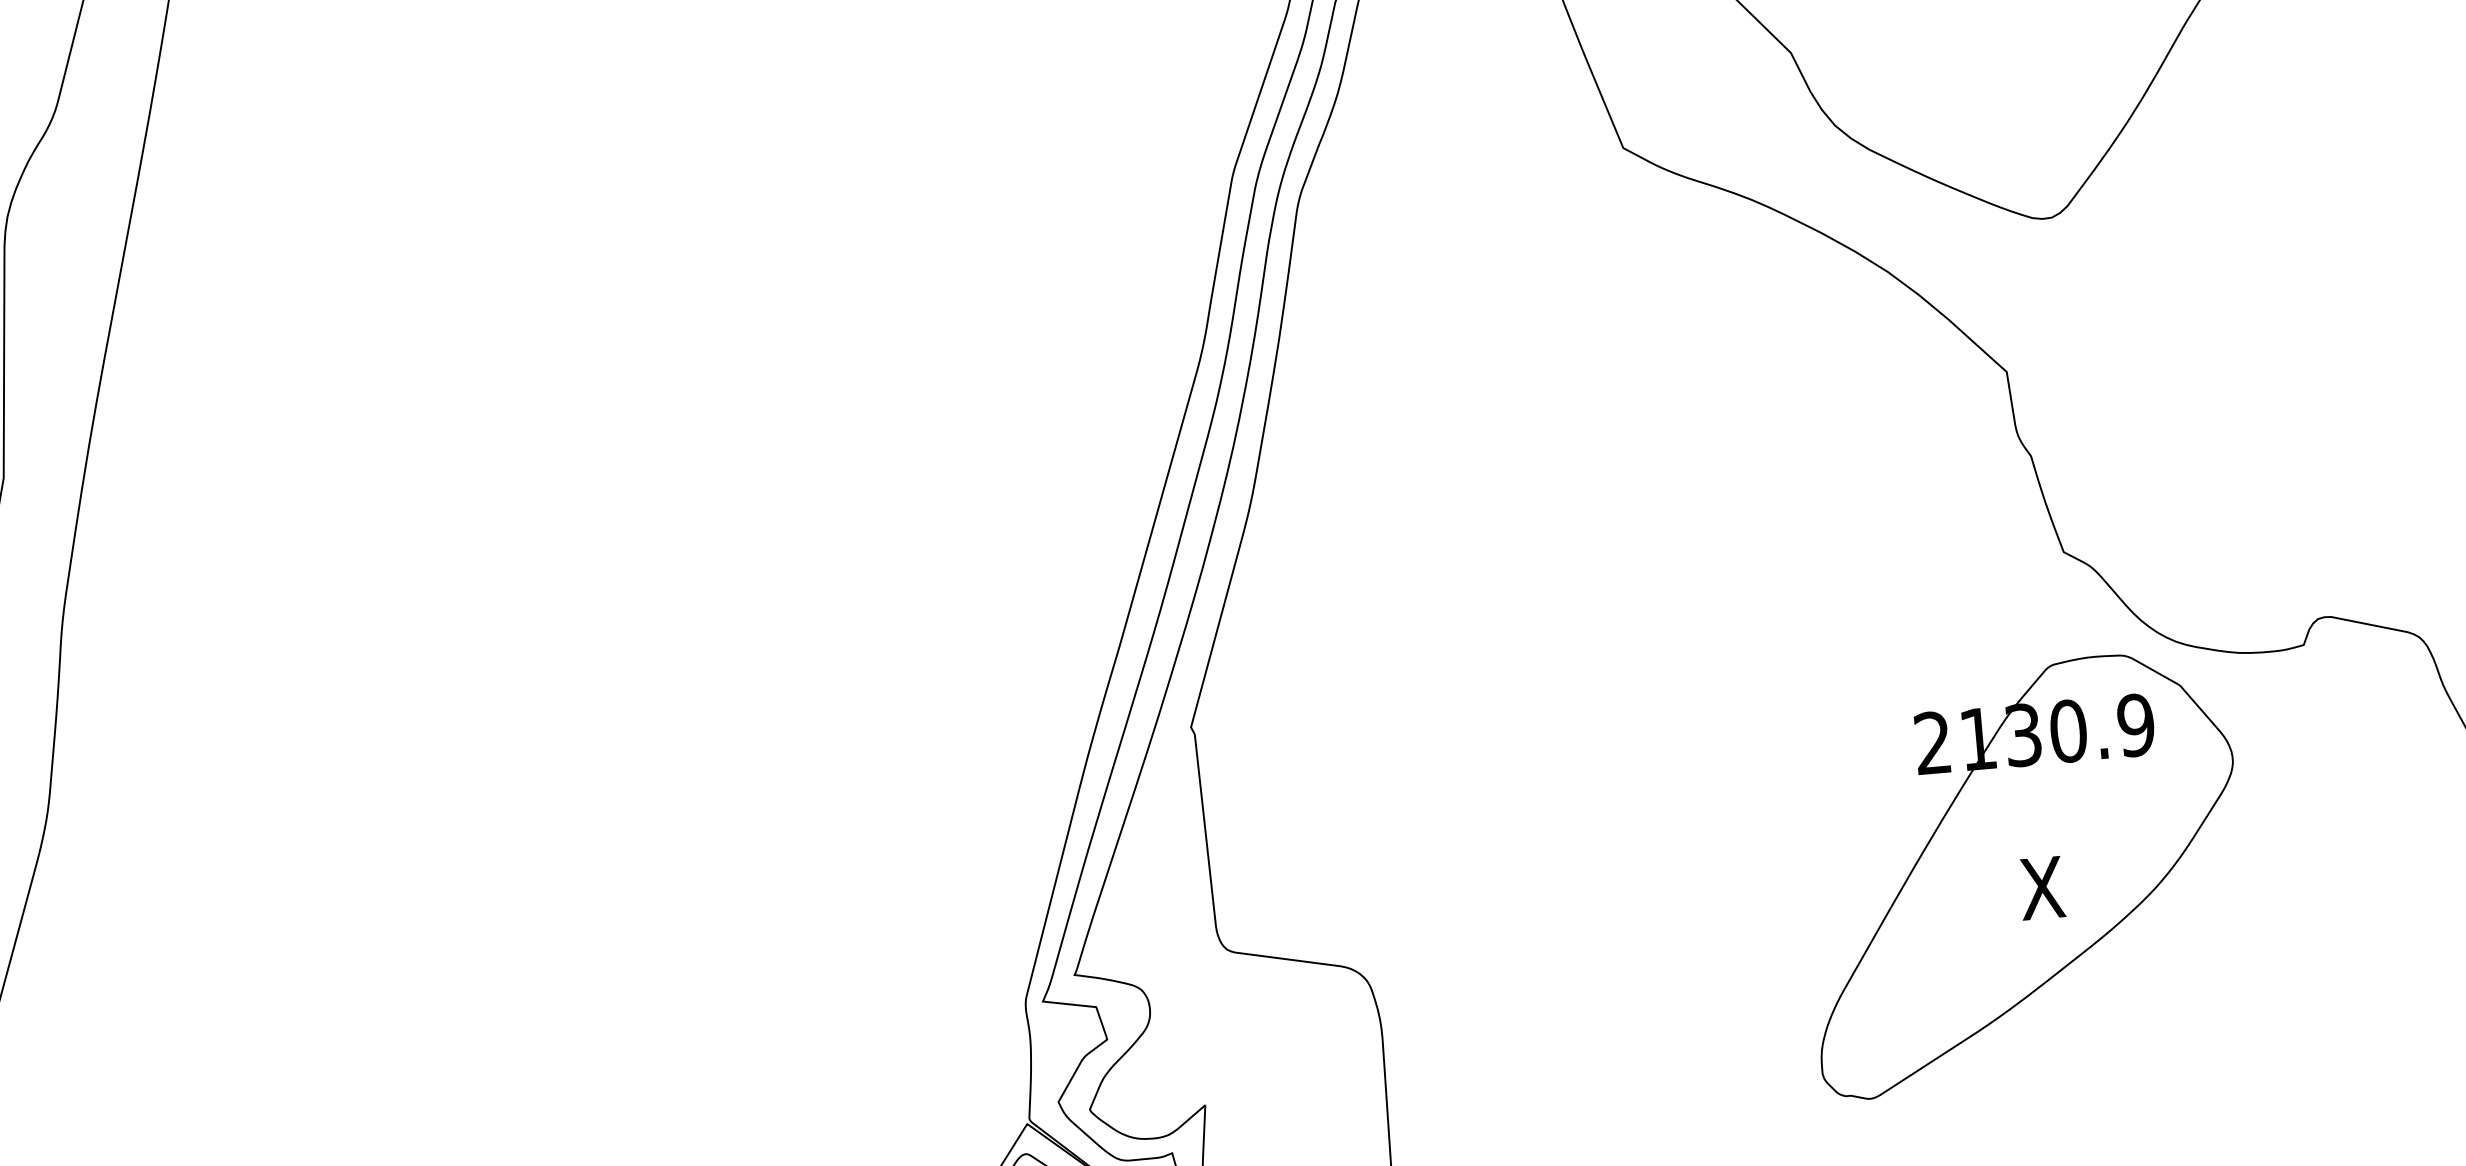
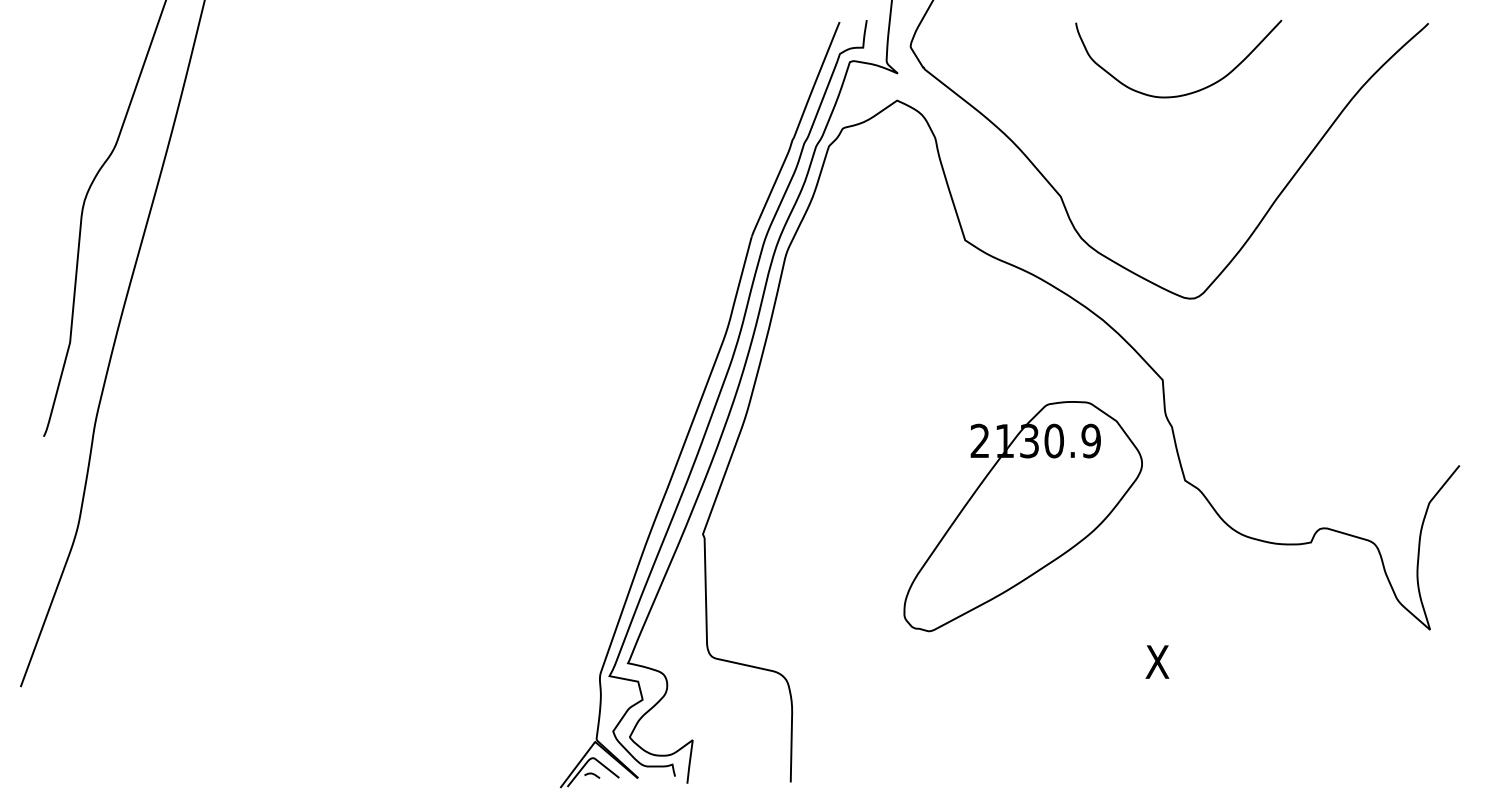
part: (2022, 874) -> (1022, 516), moved

